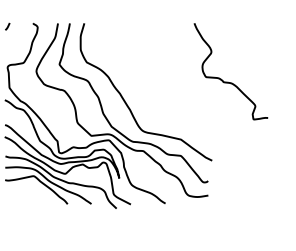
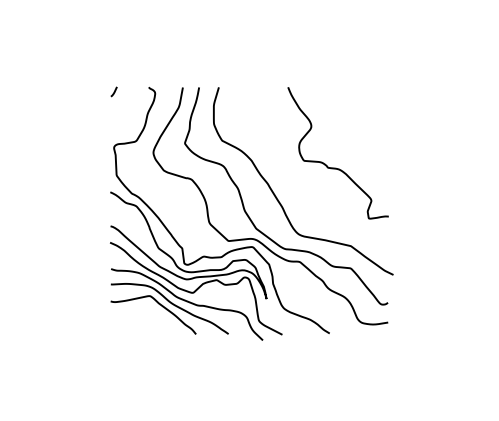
curve: (229, 82) -> (336, 167), moved

